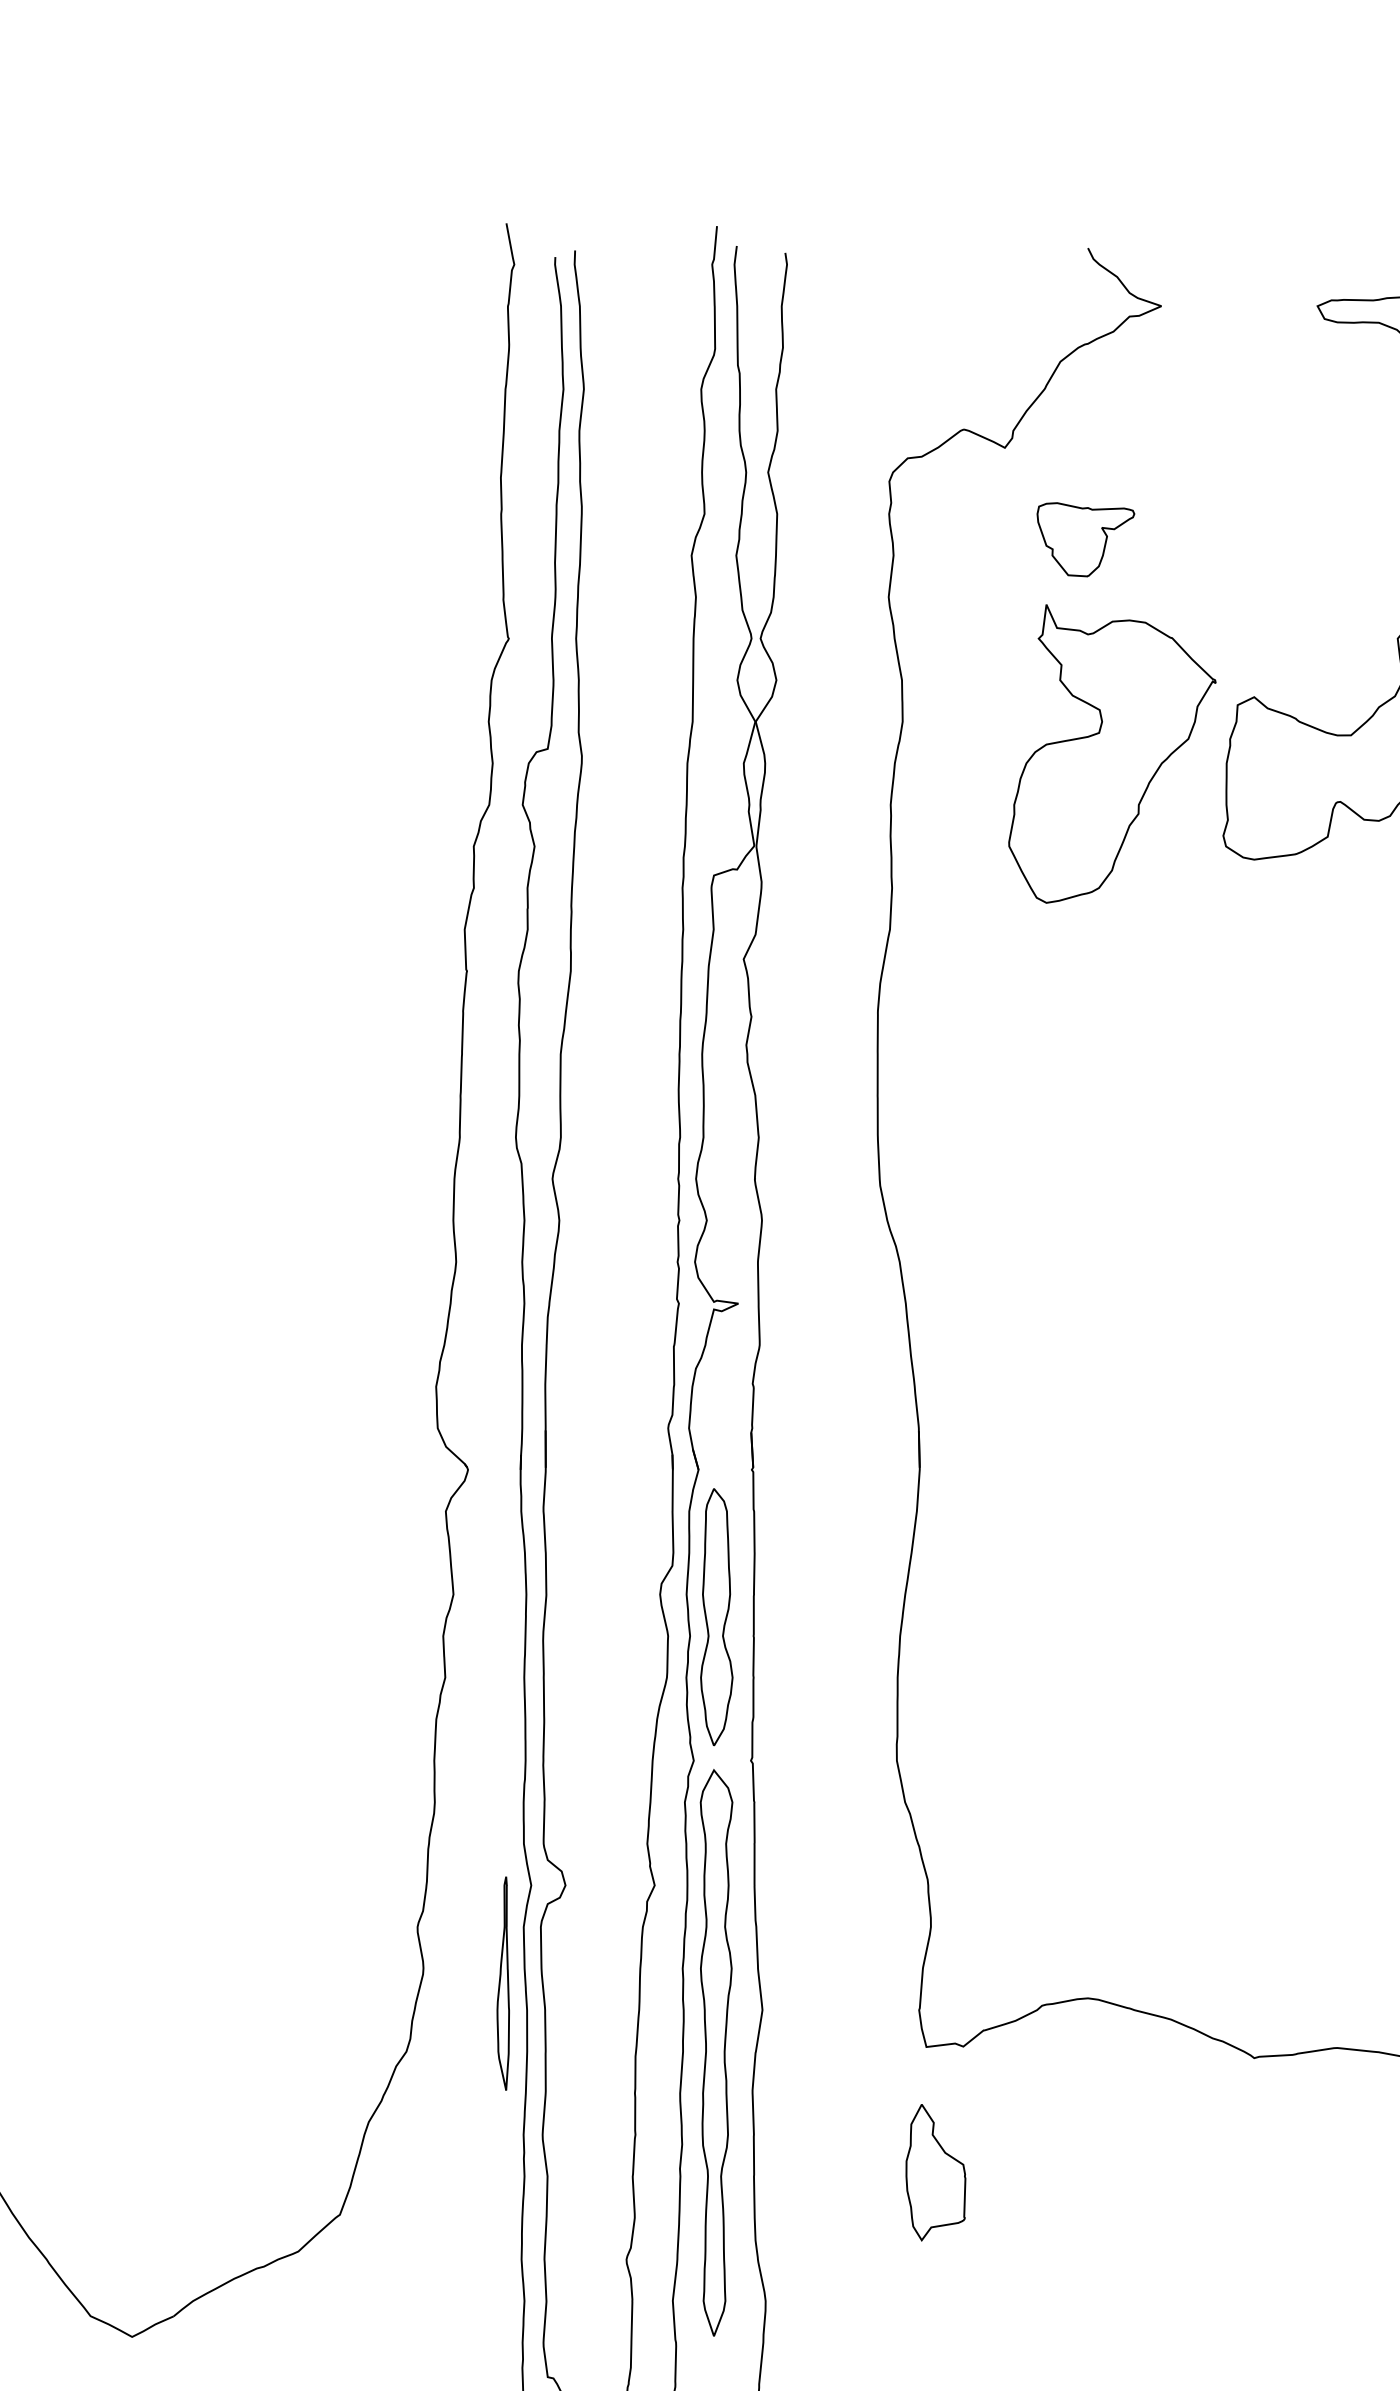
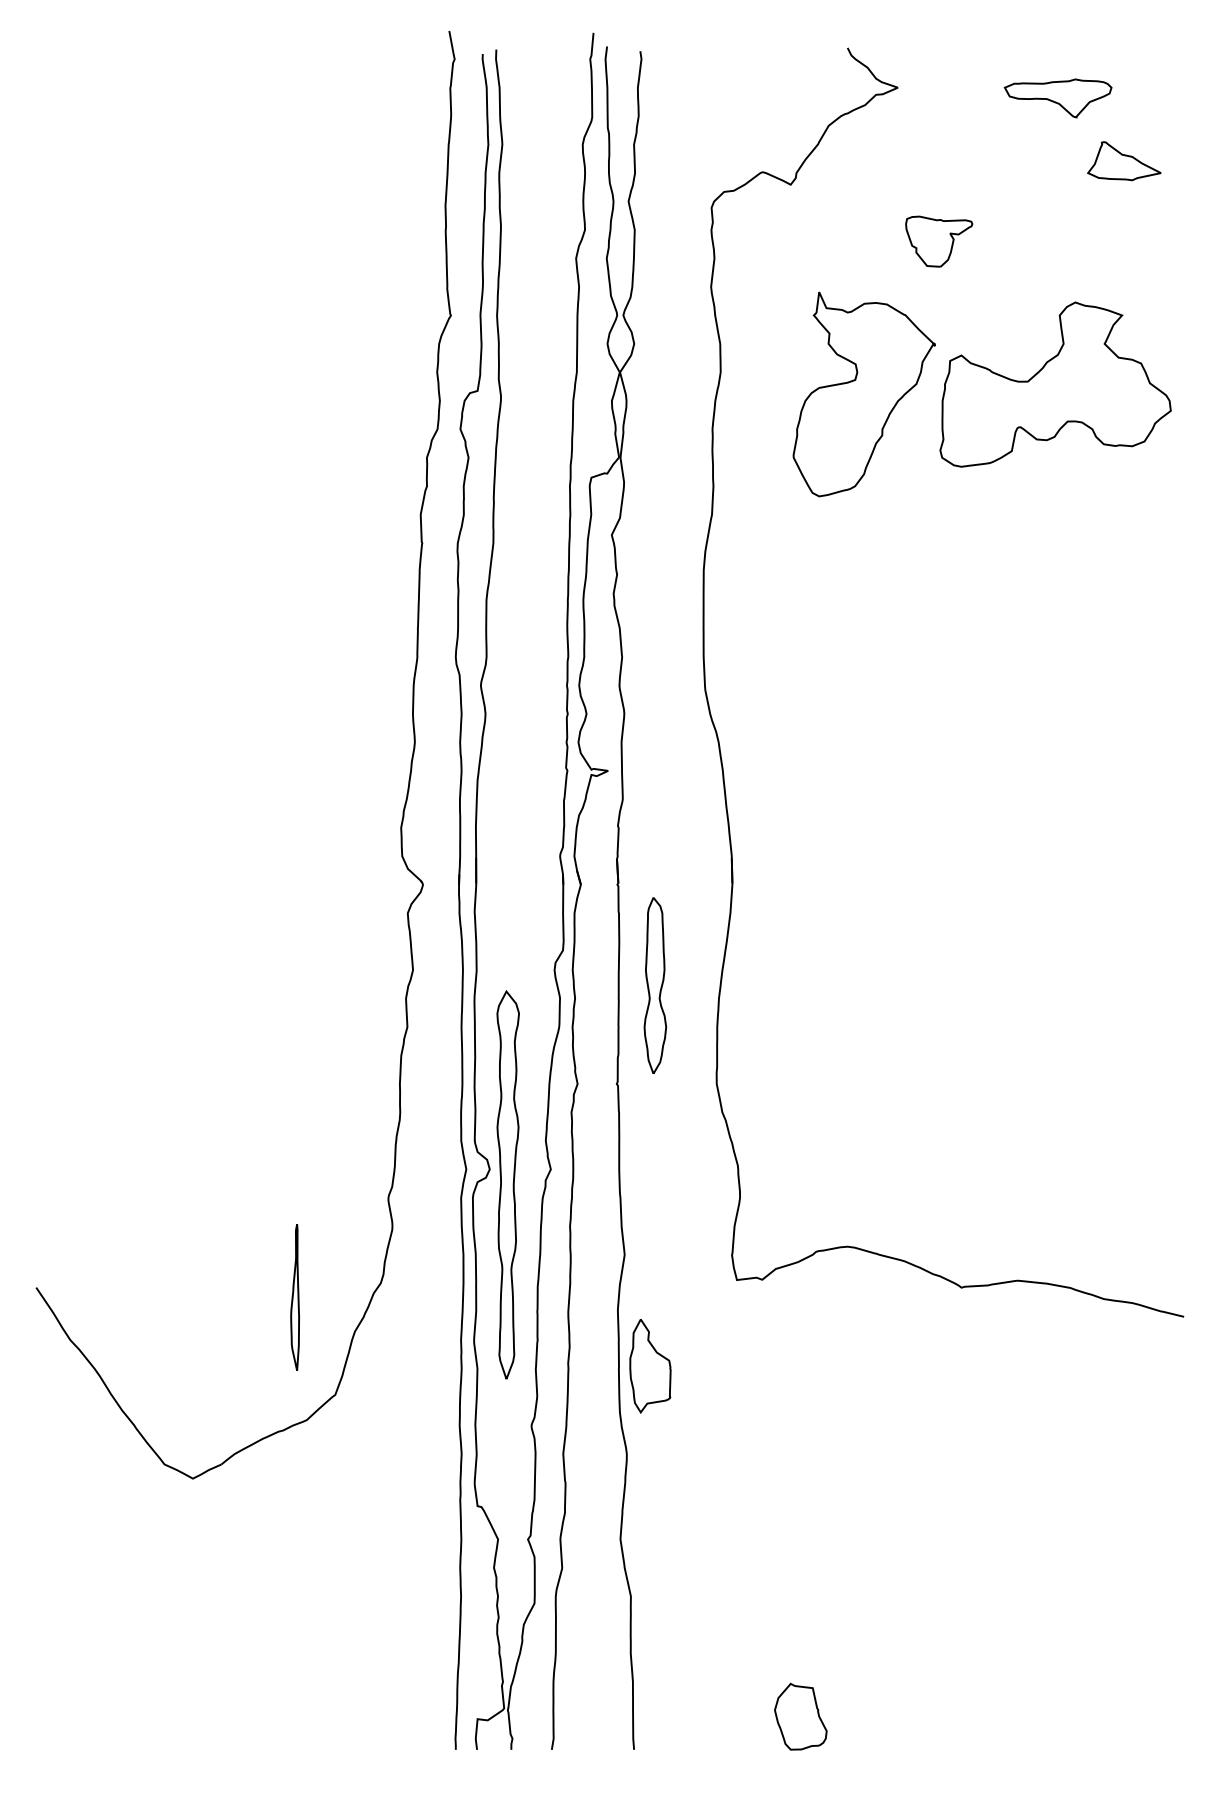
part: (1086, 539) -> (939, 241), moved
part: (716, 1616) -> (655, 985), moved
part: (502, 1983) -> (294, 1297), moved
part: (715, 2052) -> (507, 1184), moved
part: (935, 2173) -> (650, 1366), moved

